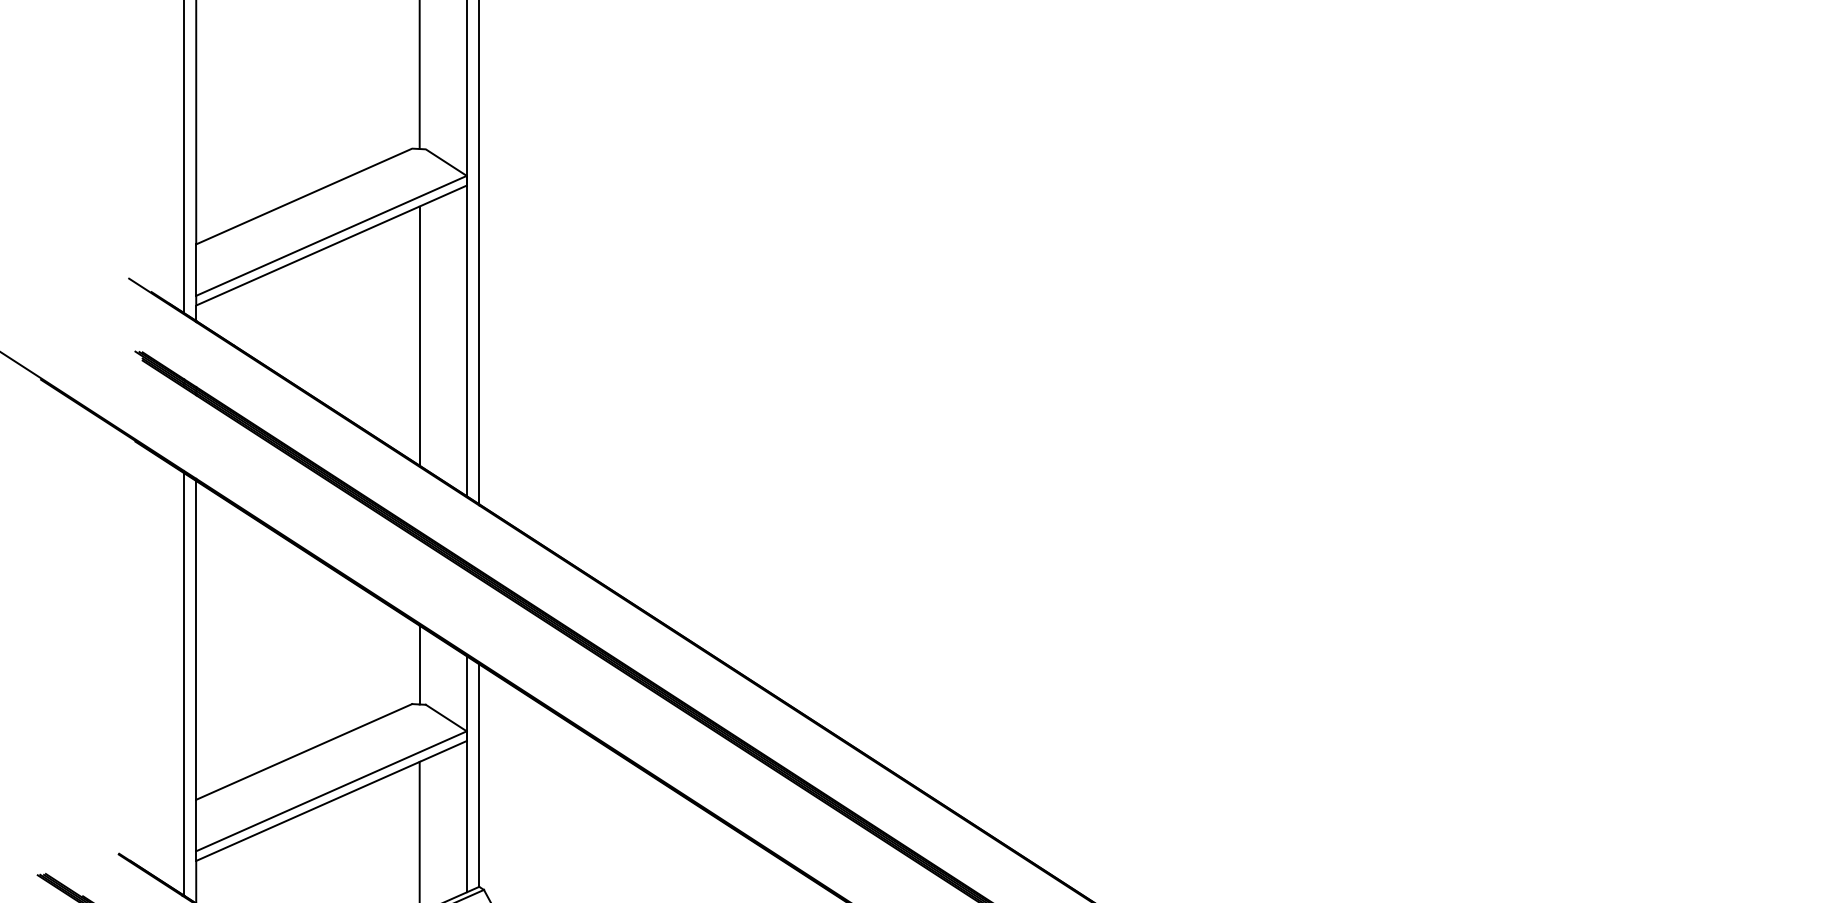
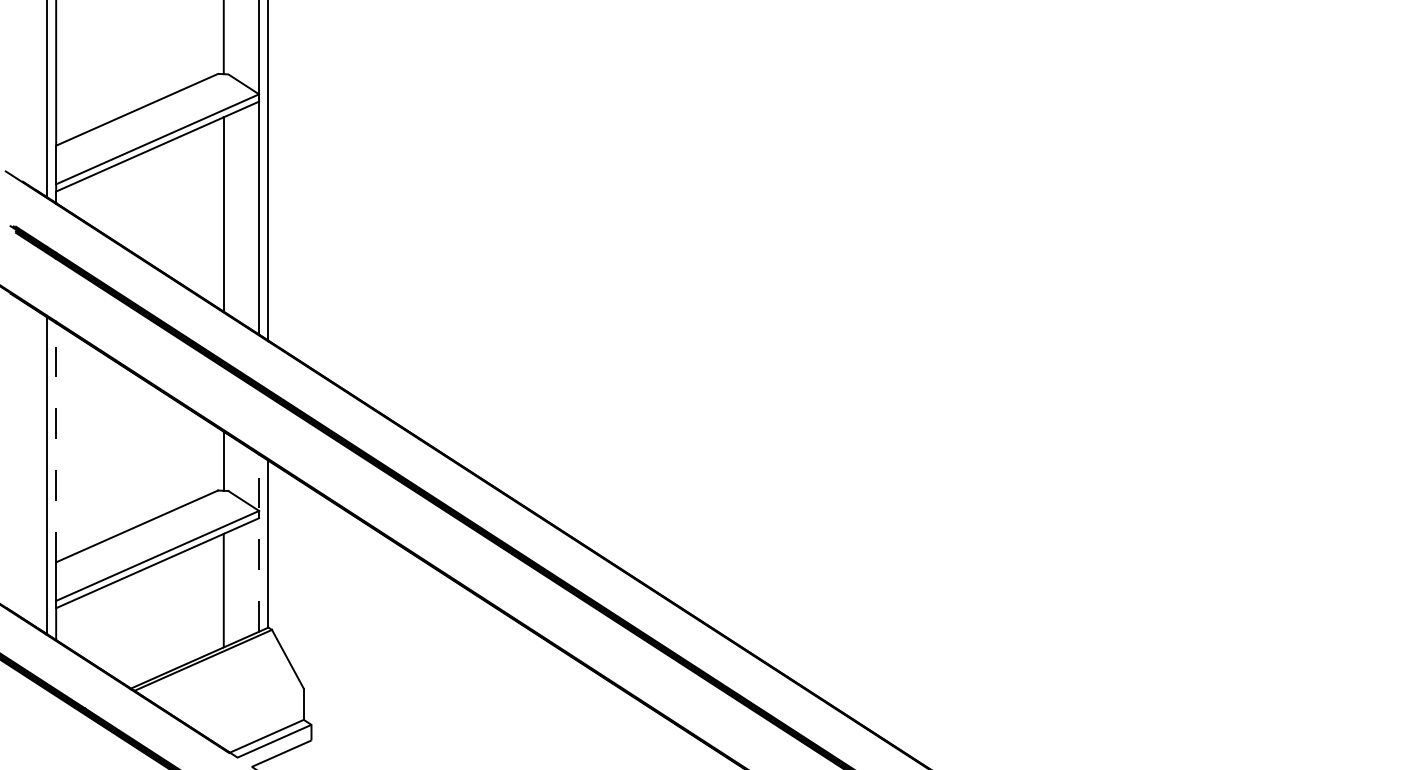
line: (196, 640) -> (56, 442), solid -> dashed
line: (467, 773) -> (259, 542), solid -> dashed

